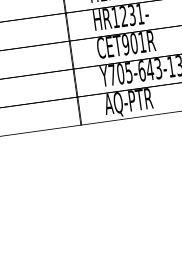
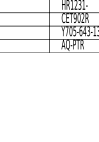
text: (141, 41) -> (82, 17), CET901R -> CET902R

